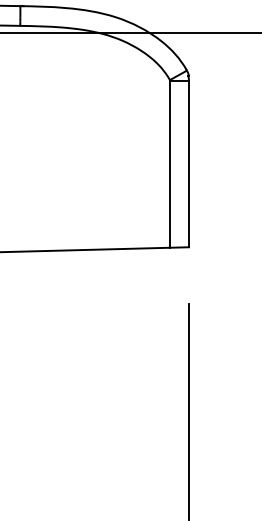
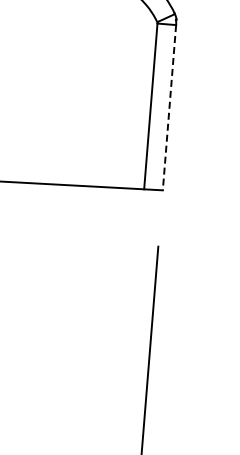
line: (188, 164) -> (168, 107), solid -> dashed

